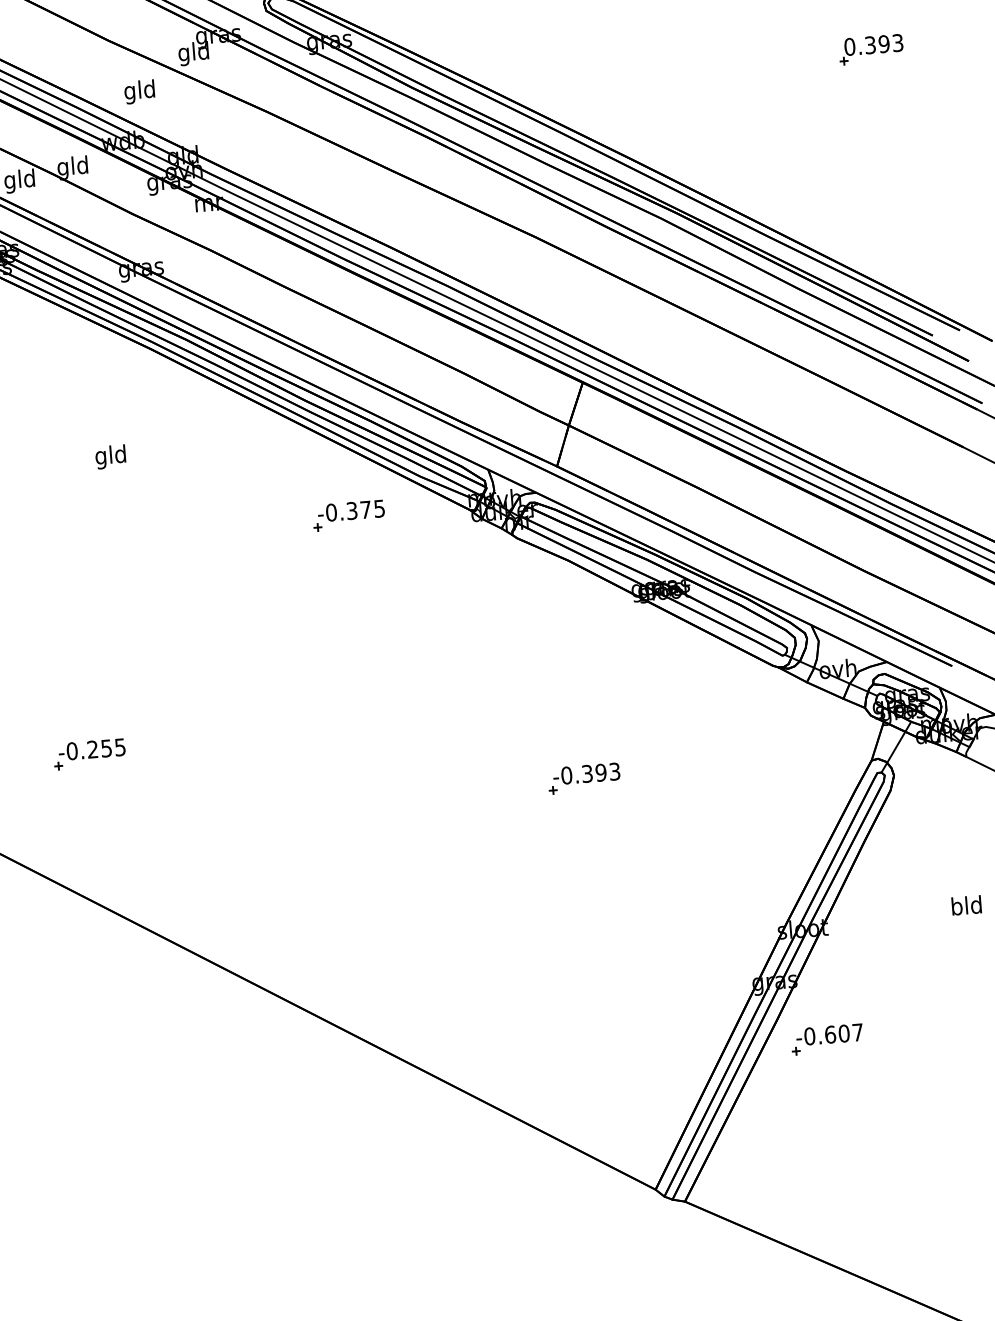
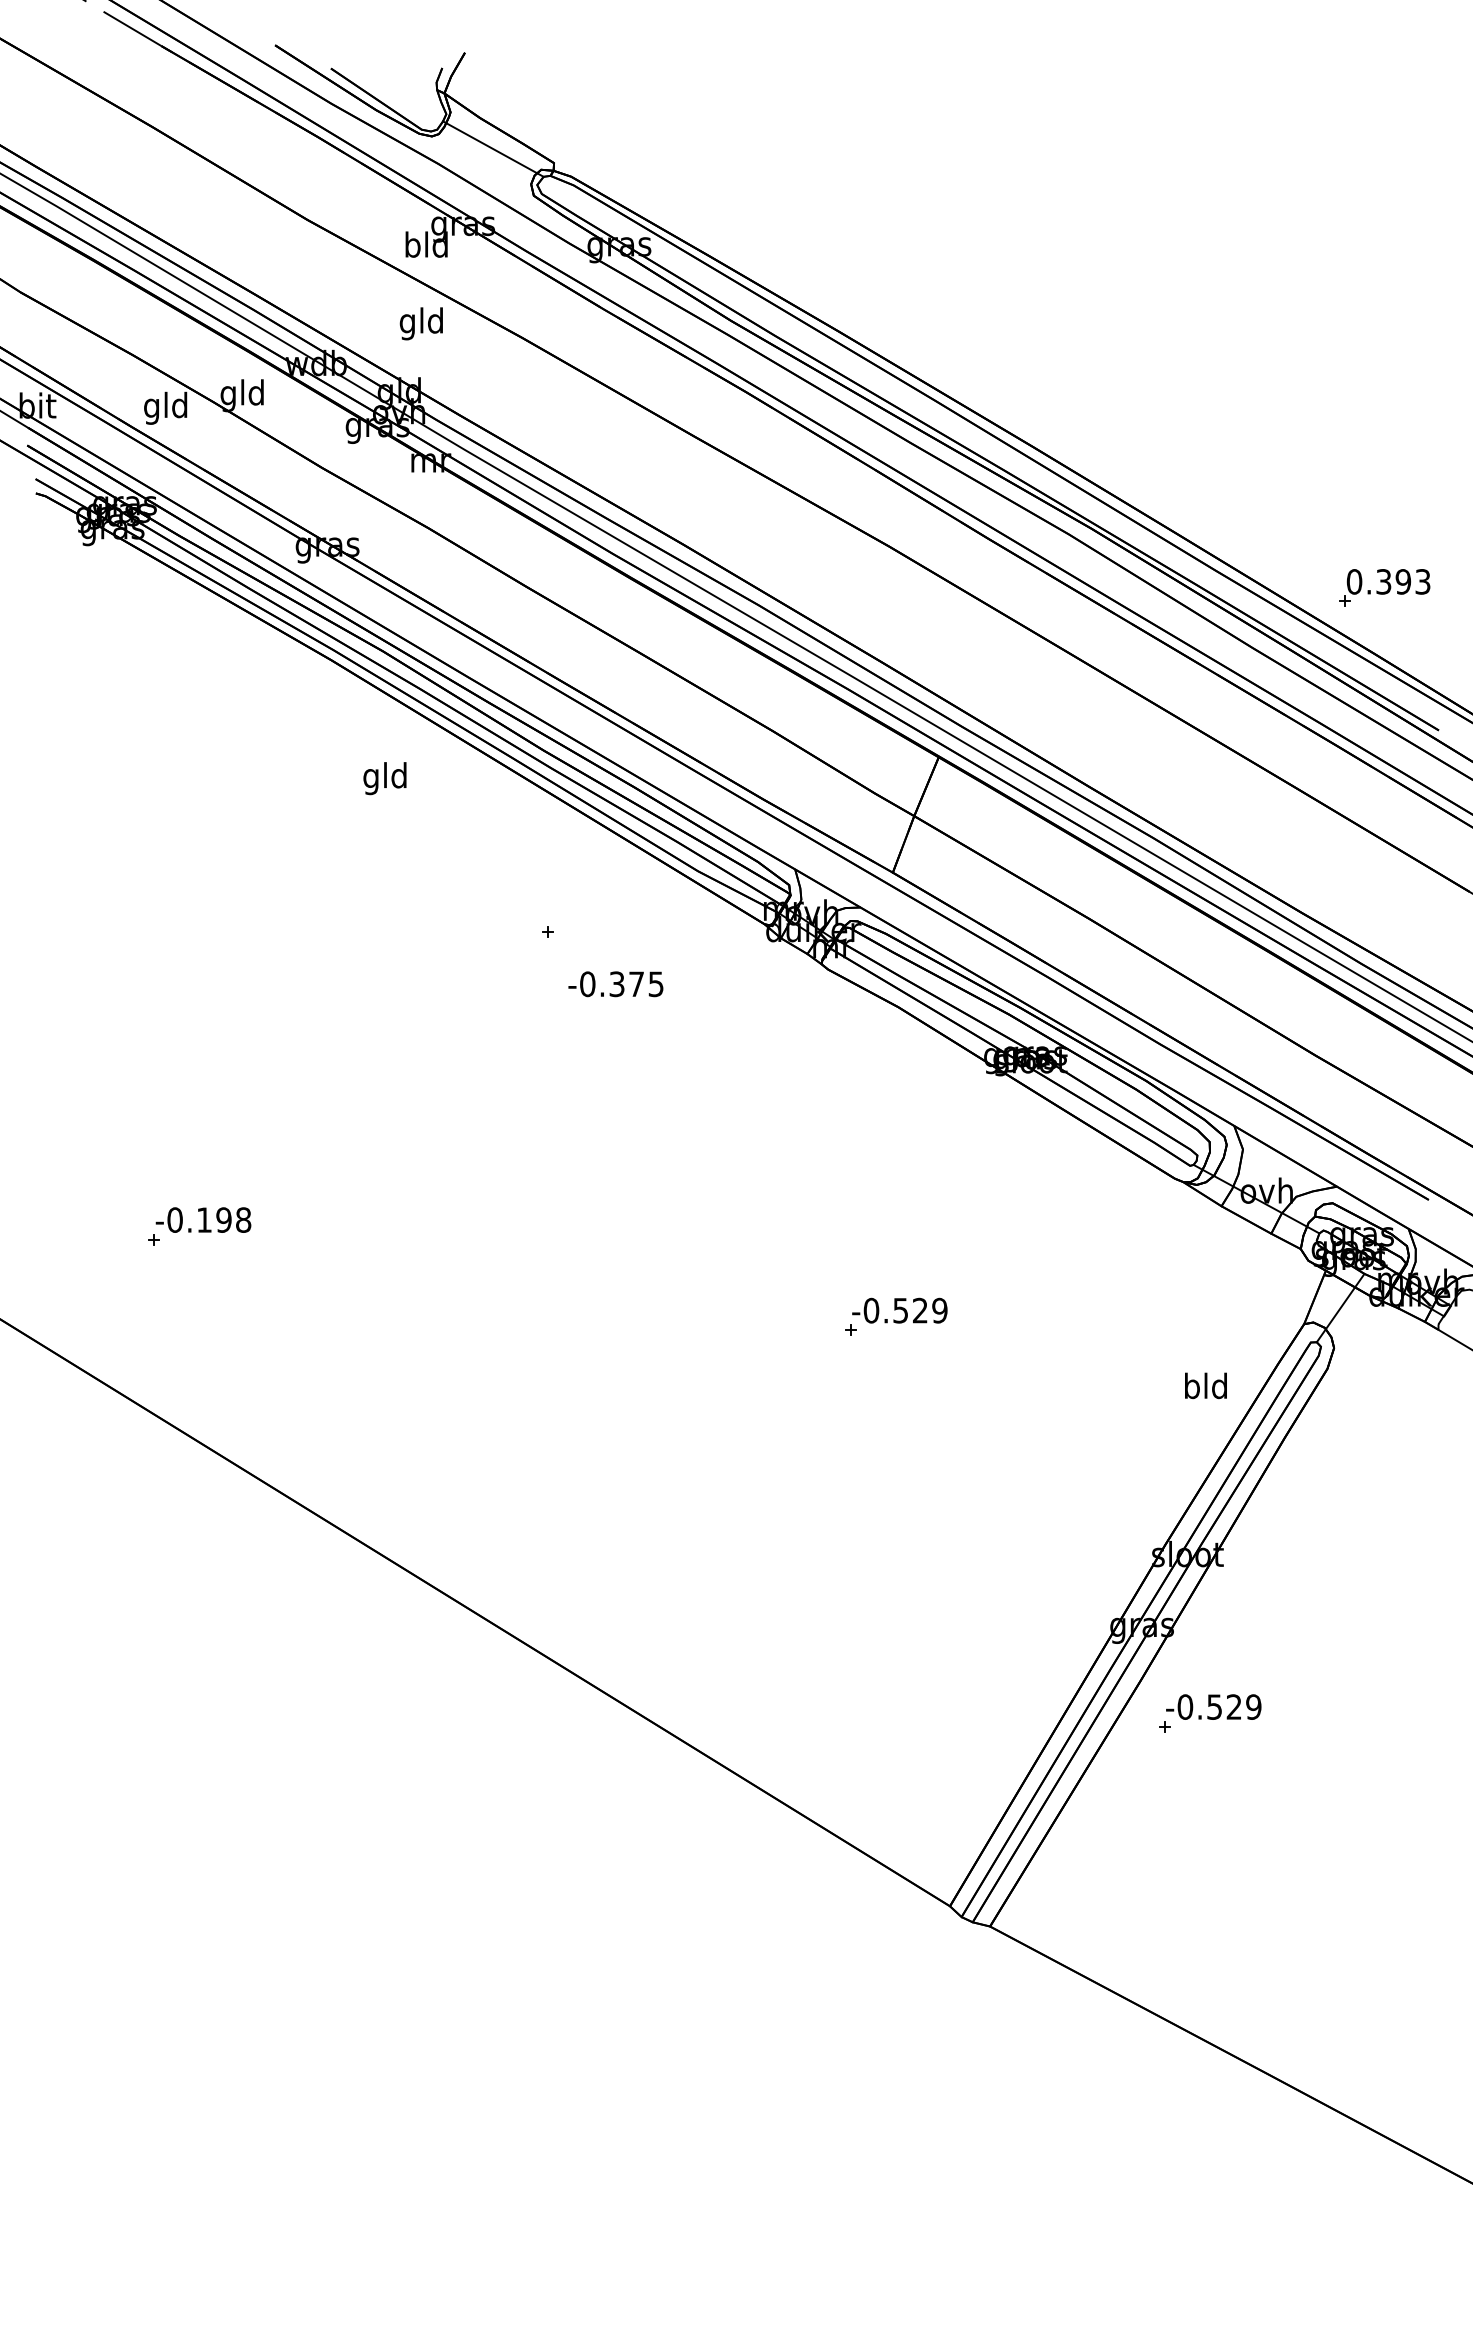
part: (871, 49) -> (1384, 587), moved
text: (184, 54) -> (412, 247), gld -> bld
text: (139, 91) -> (420, 323), moved
text: (110, 457) -> (384, 778), moved
text: (351, 511) -> (615, 984), moved
text: (106, 748) -> (224, 1219), -0.255 -> -0.198
text: (601, 772) -> (920, 1310), -0.393 -> -0.529
text: (966, 905) -> (1205, 1385), moved
text: (844, 1033) -> (1234, 1706), -0.607 -> -0.529

